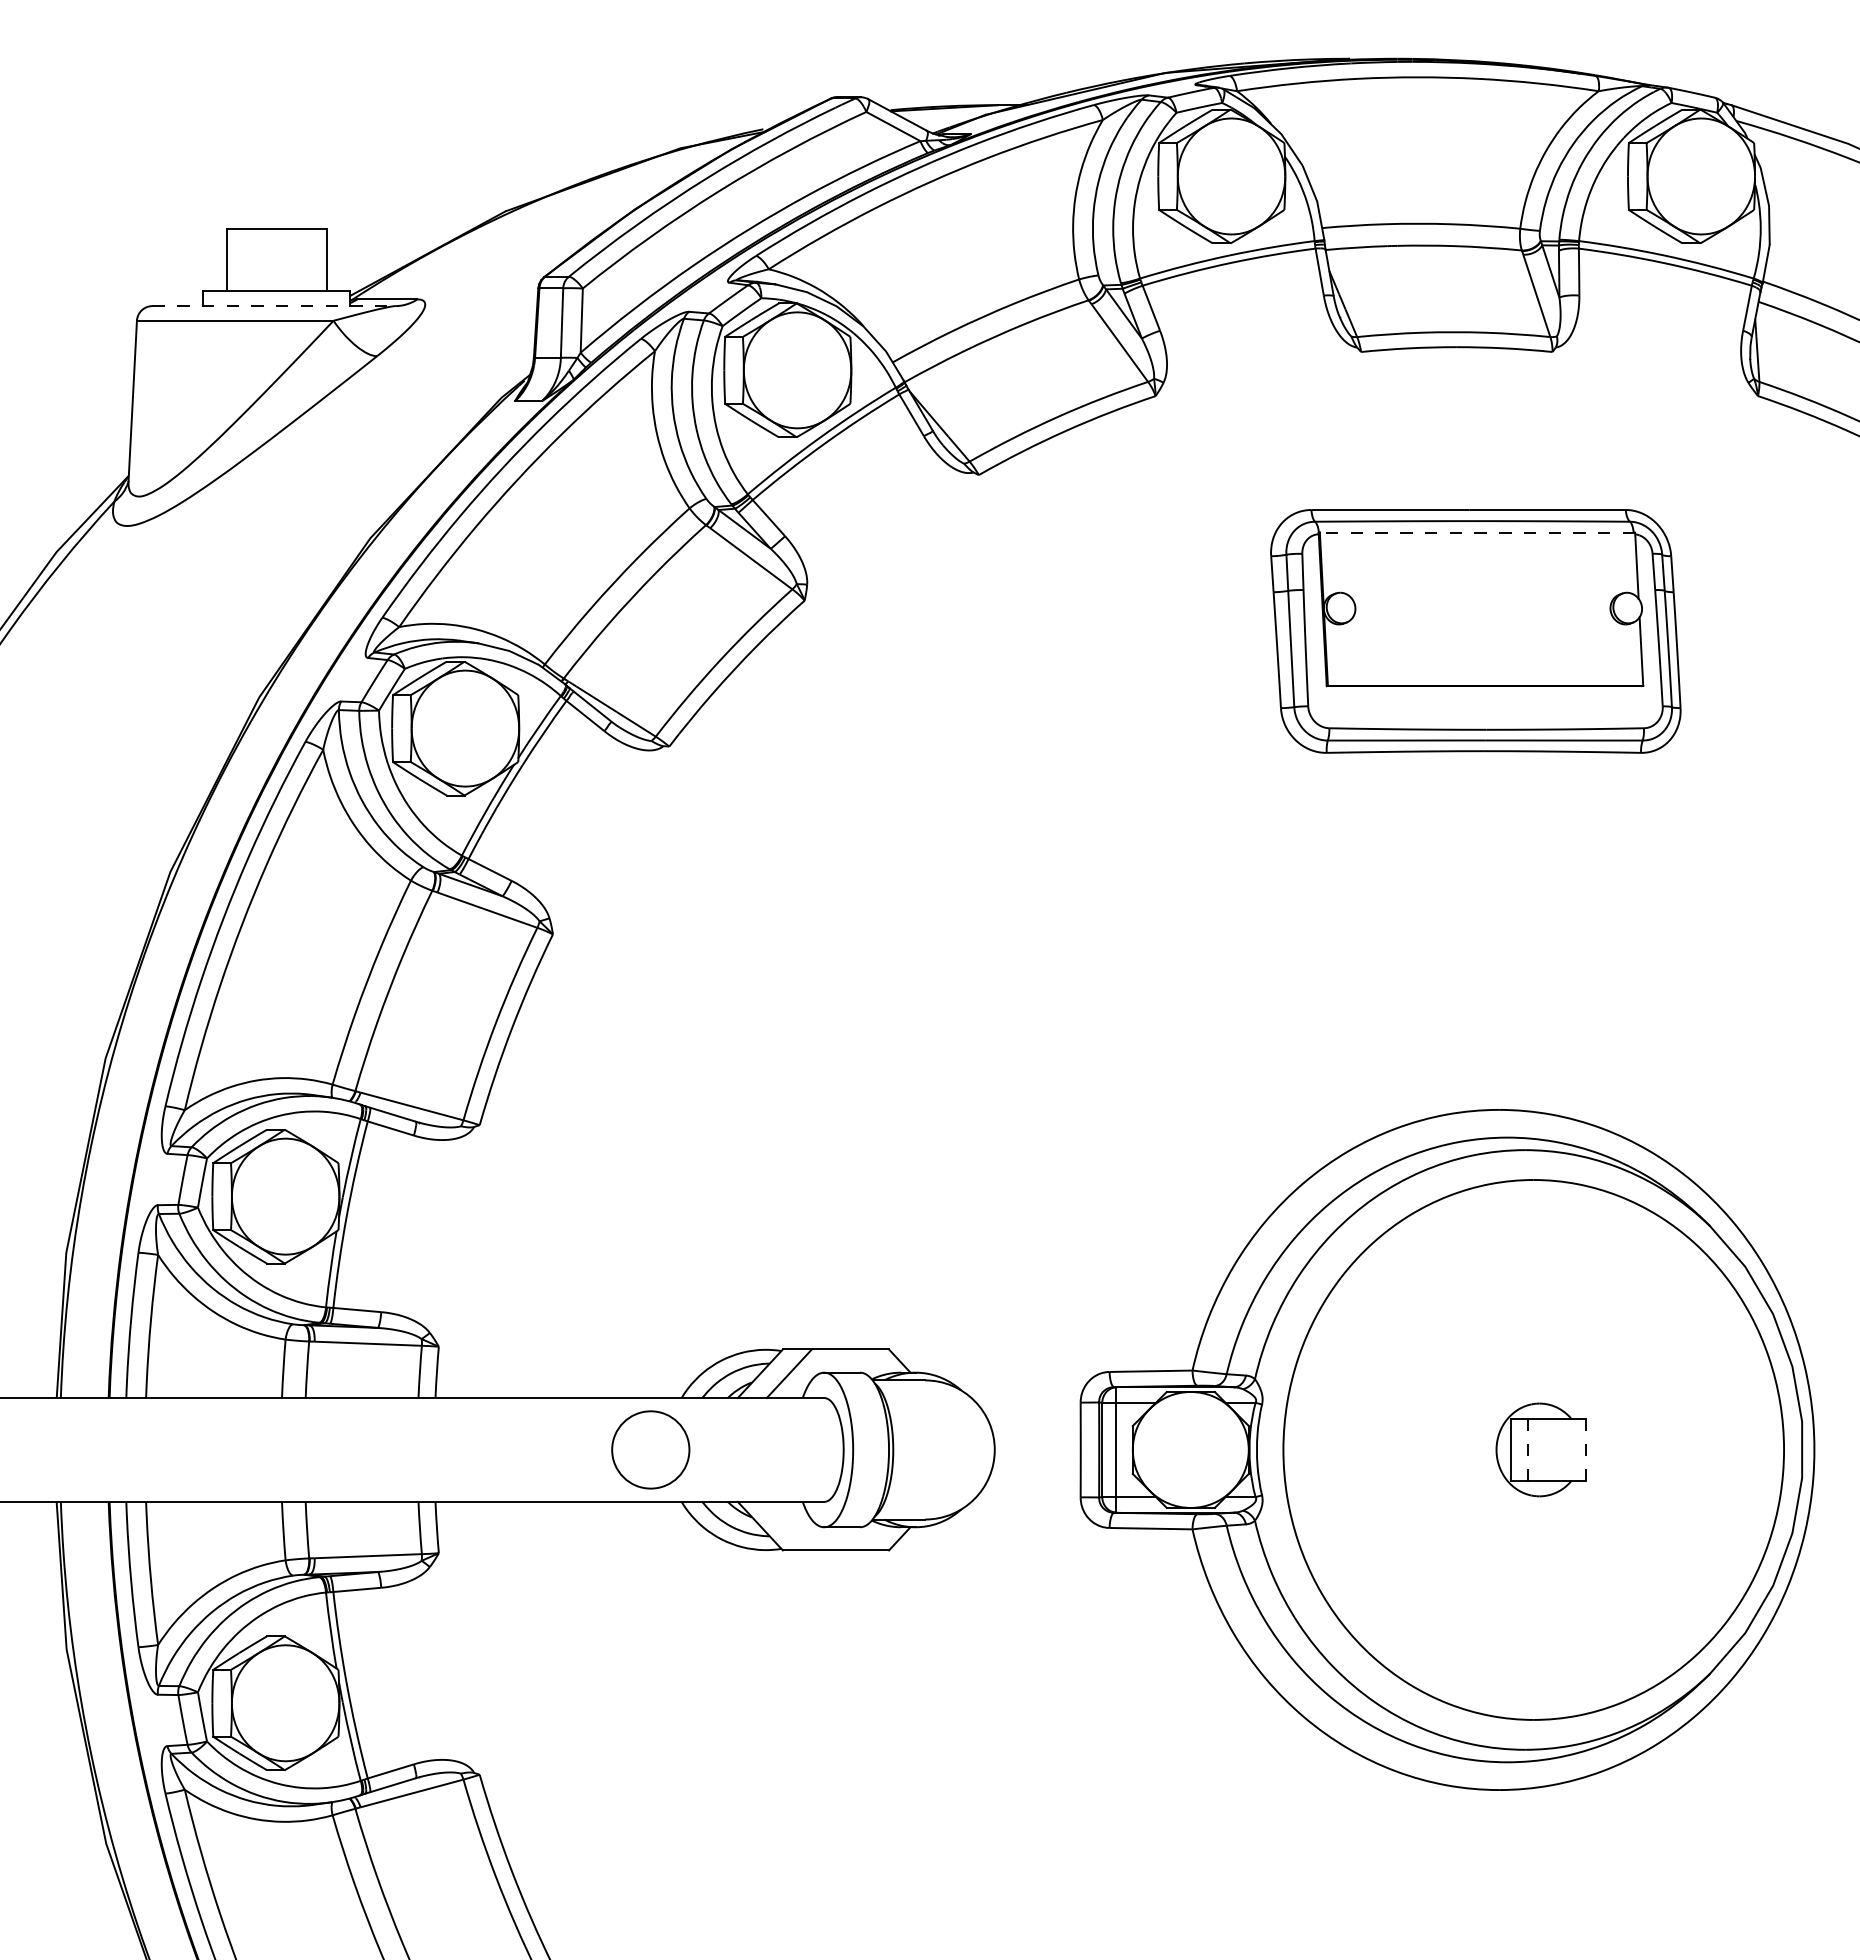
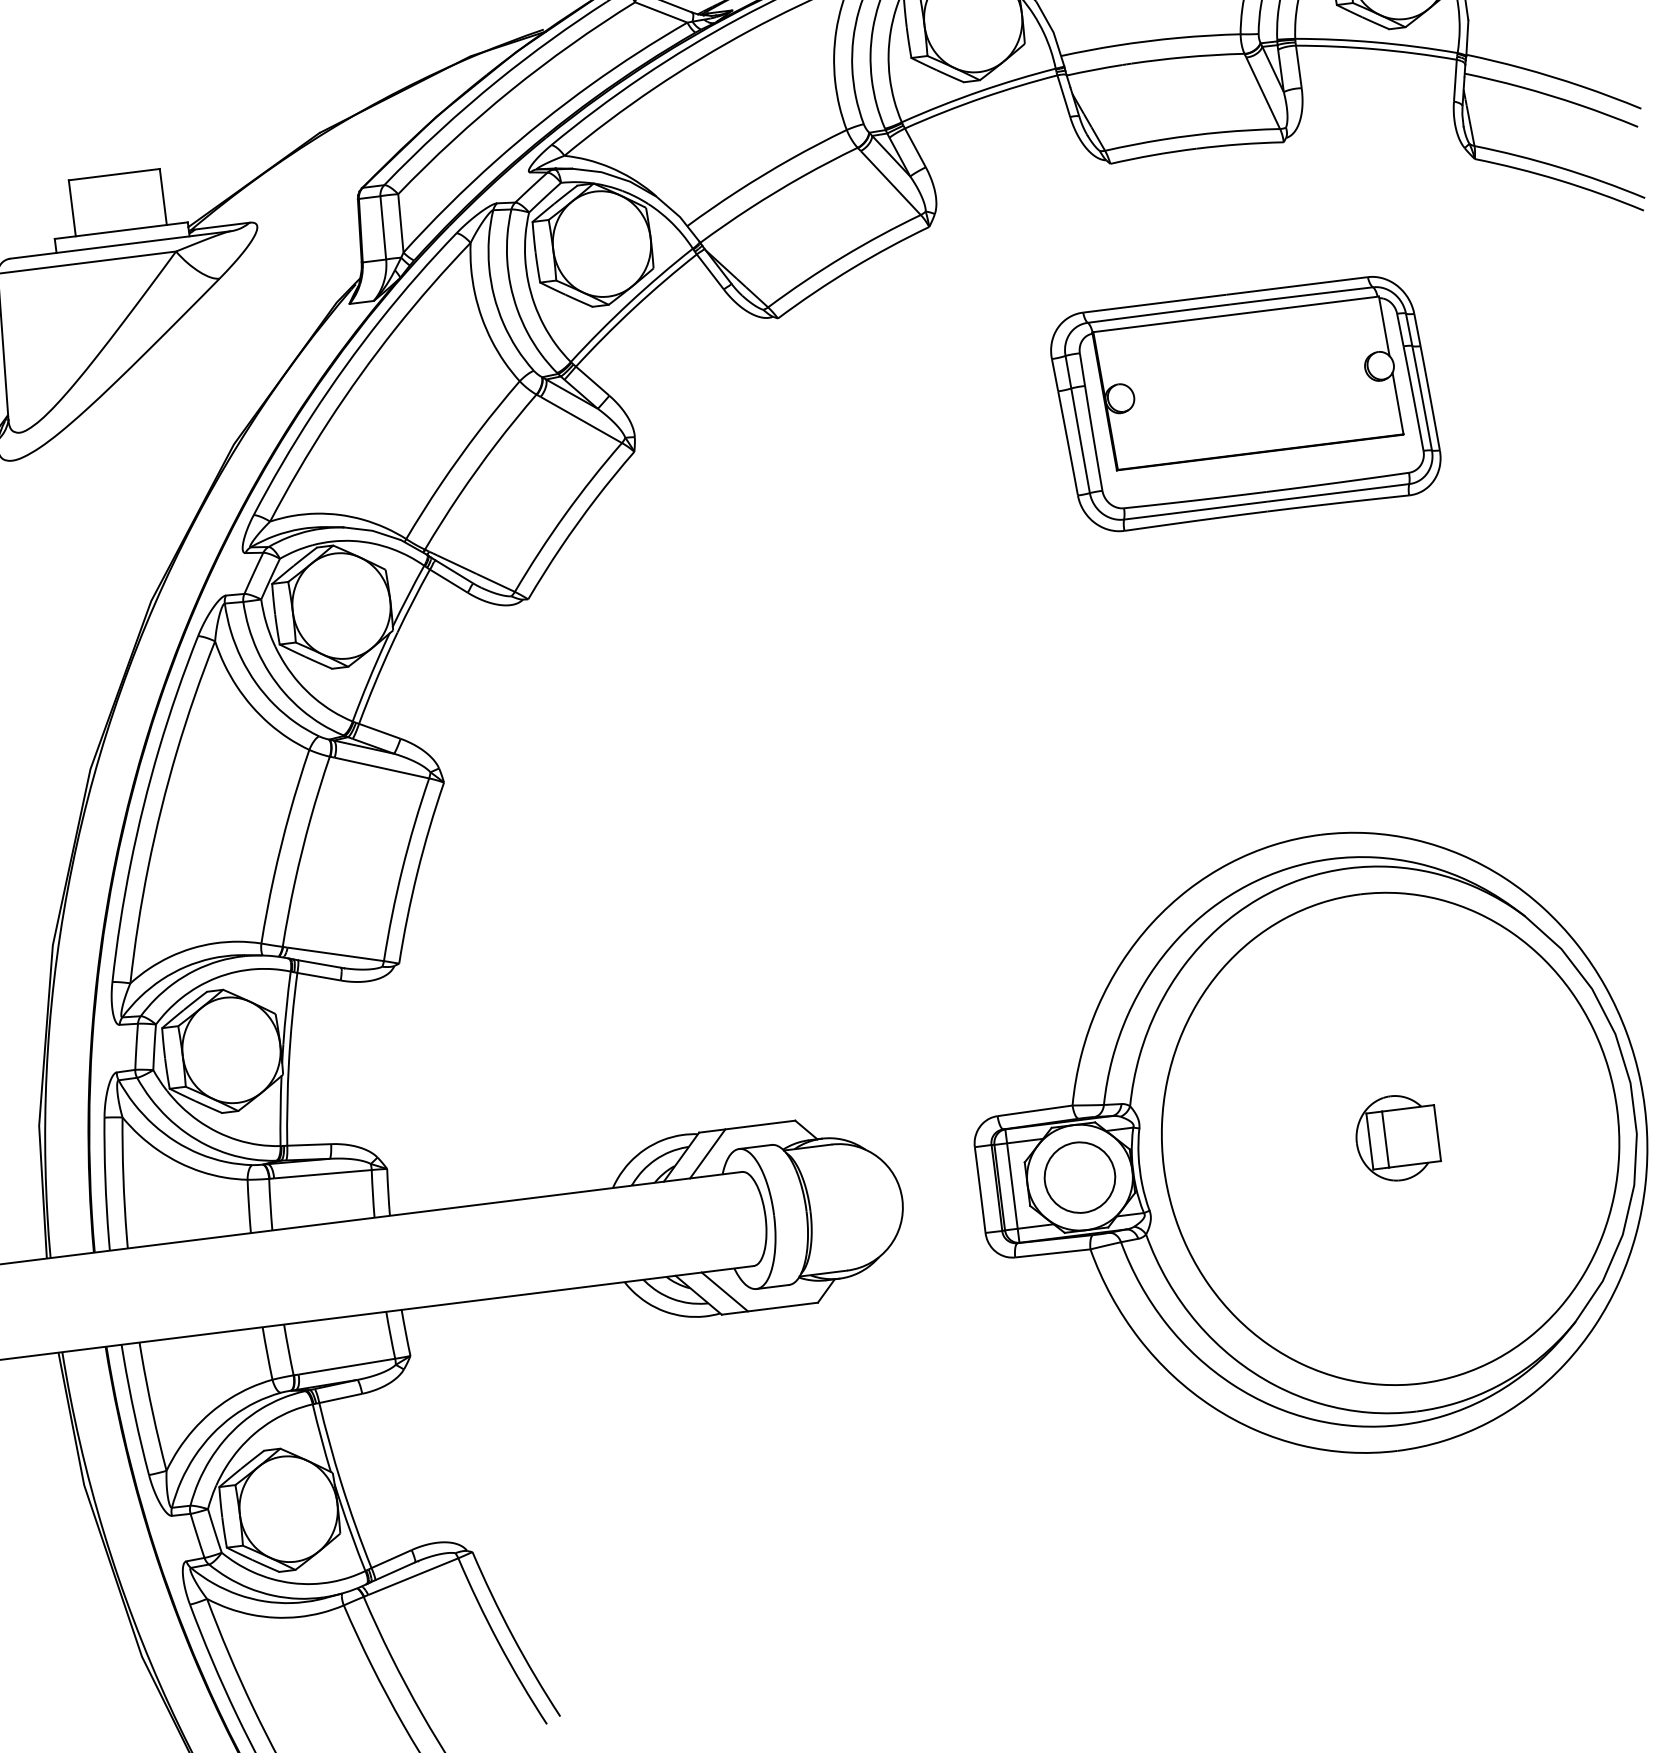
line: (274, 306) -> (120, 245), dashed -> solid
line: (1477, 532) -> (1236, 314), dashed -> solid
circle: (650, 1449) -> (1079, 1177), moved
line: (1528, 1449) -> (1385, 1139), dashed -> solid
line: (1585, 1449) -> (1437, 1132), dashed -> solid
line: (788, 1525) -> (724, 1291), added

